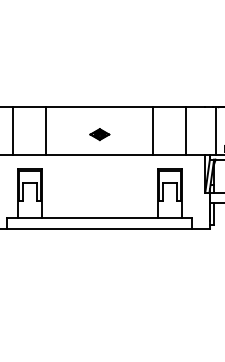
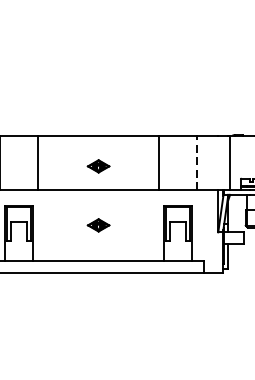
line: (186, 130) -> (196, 161), solid -> dashed
part: (99, 186) -> (98, 225), added

